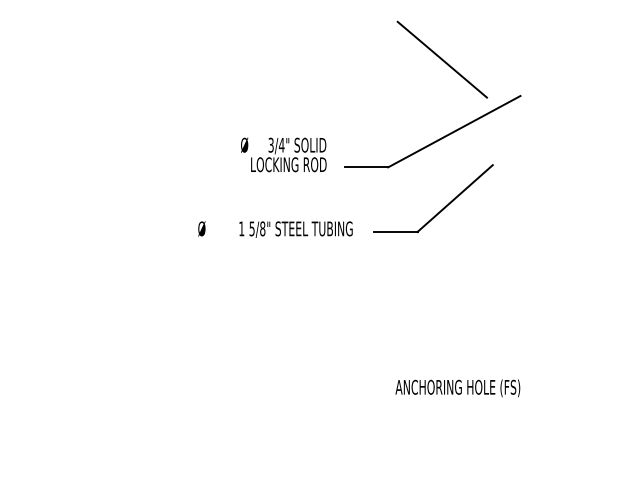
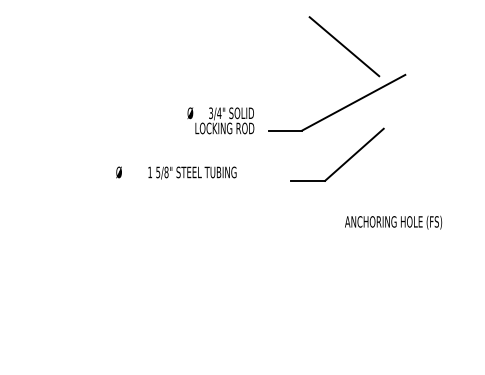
text: (275, 228) -> (176, 172), moved
text: (457, 388) -> (393, 222), moved

